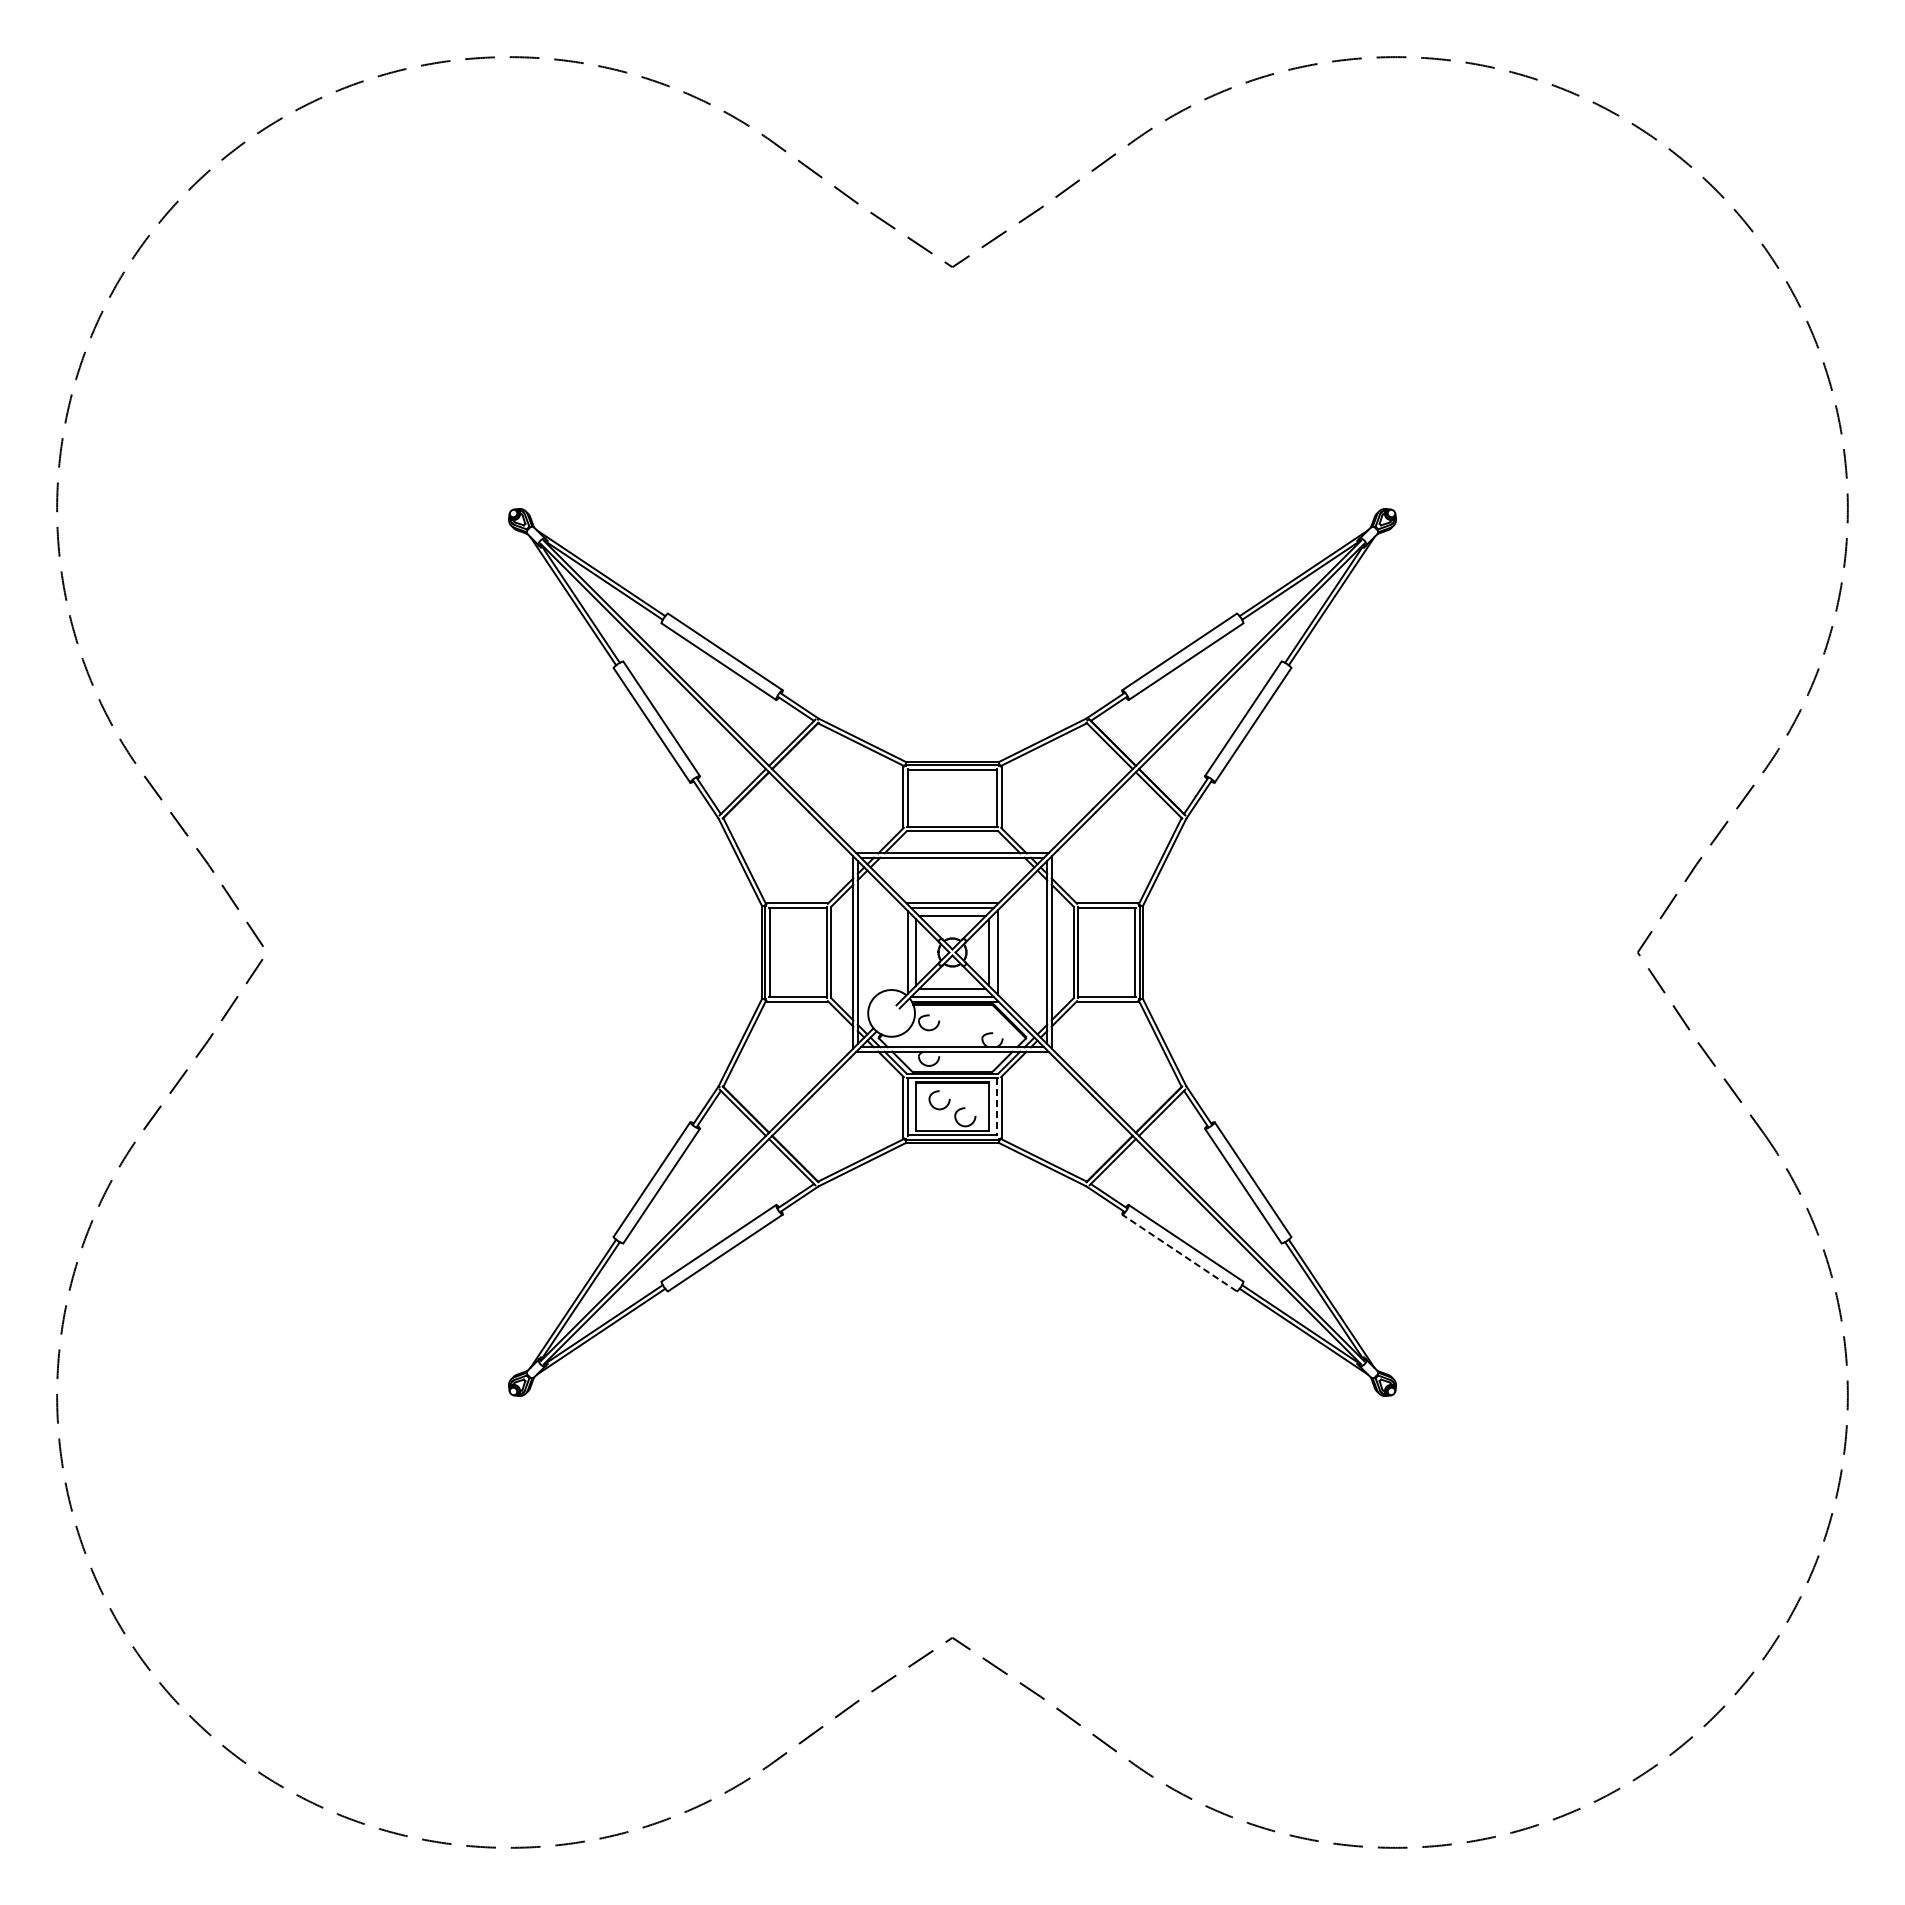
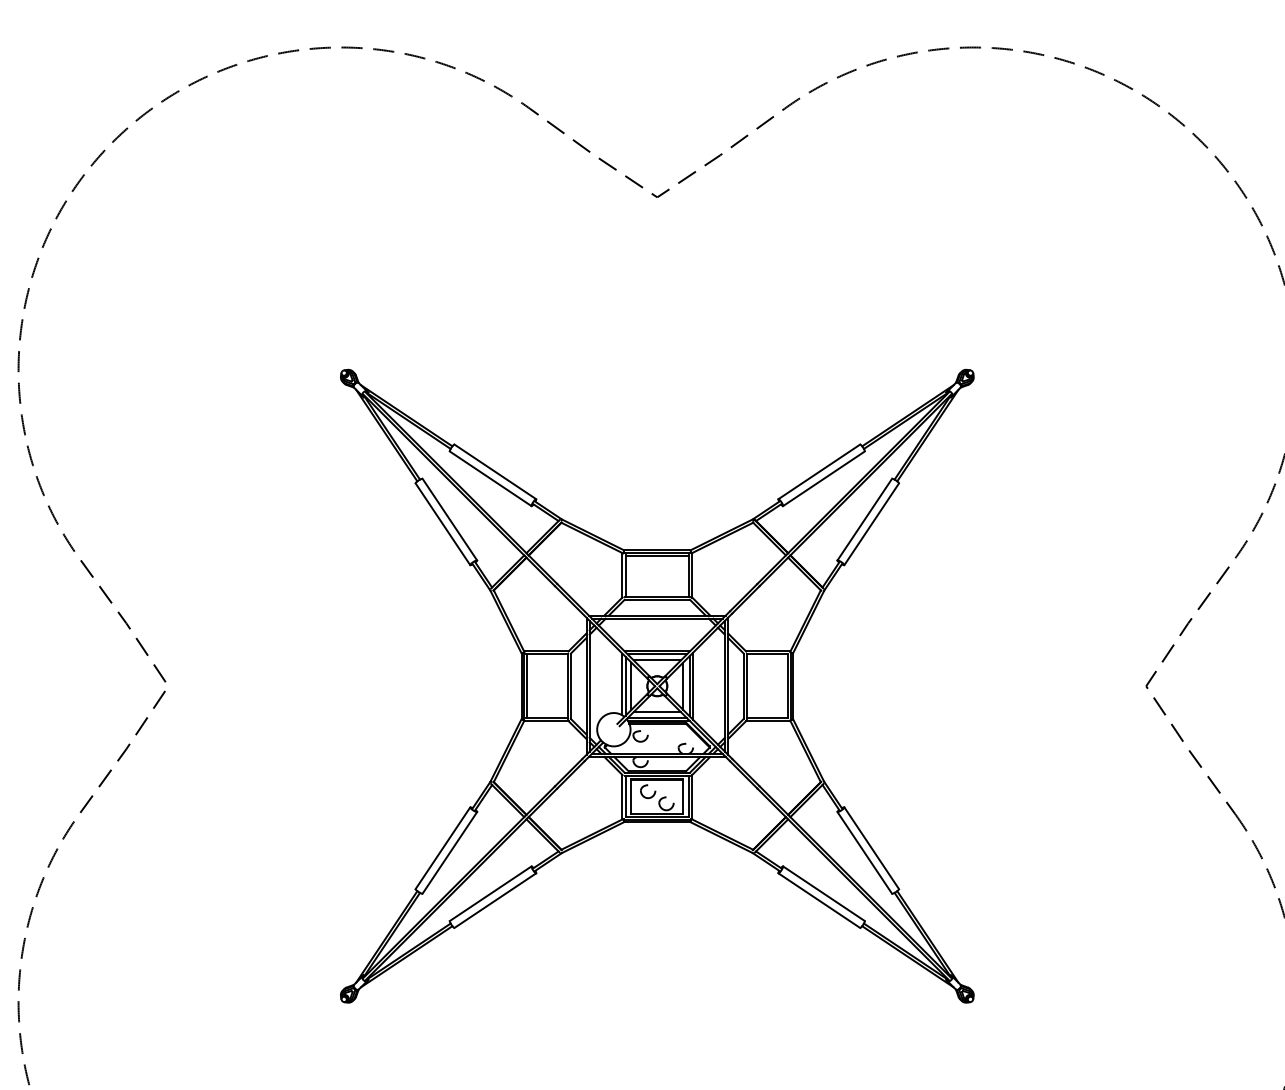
line: (903, 949) -> (622, 684), added
line: (1002, 952) -> (693, 686), added
line: (997, 1107) -> (689, 796), dashed -> solid
line: (1179, 1252) -> (819, 900), dashed -> solid

